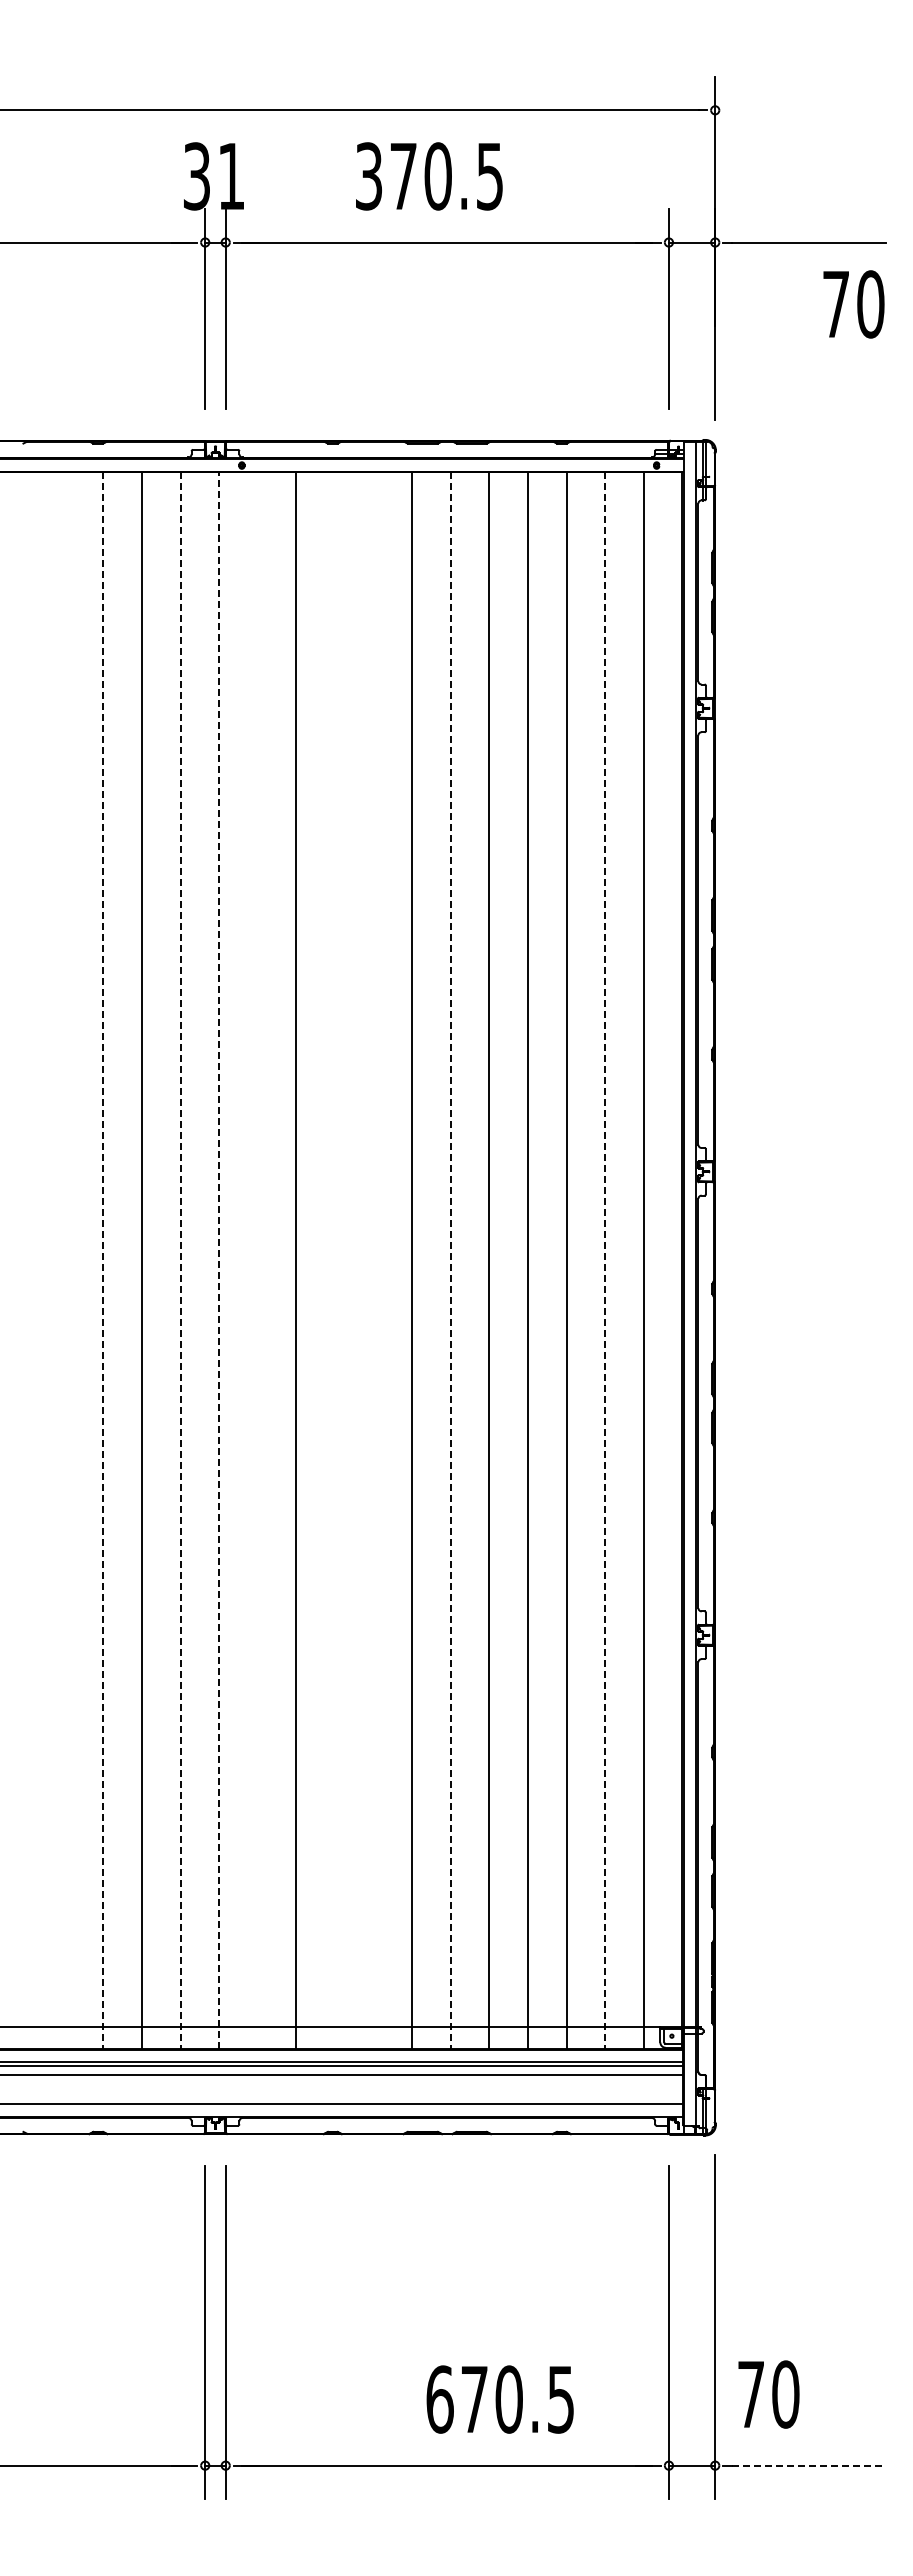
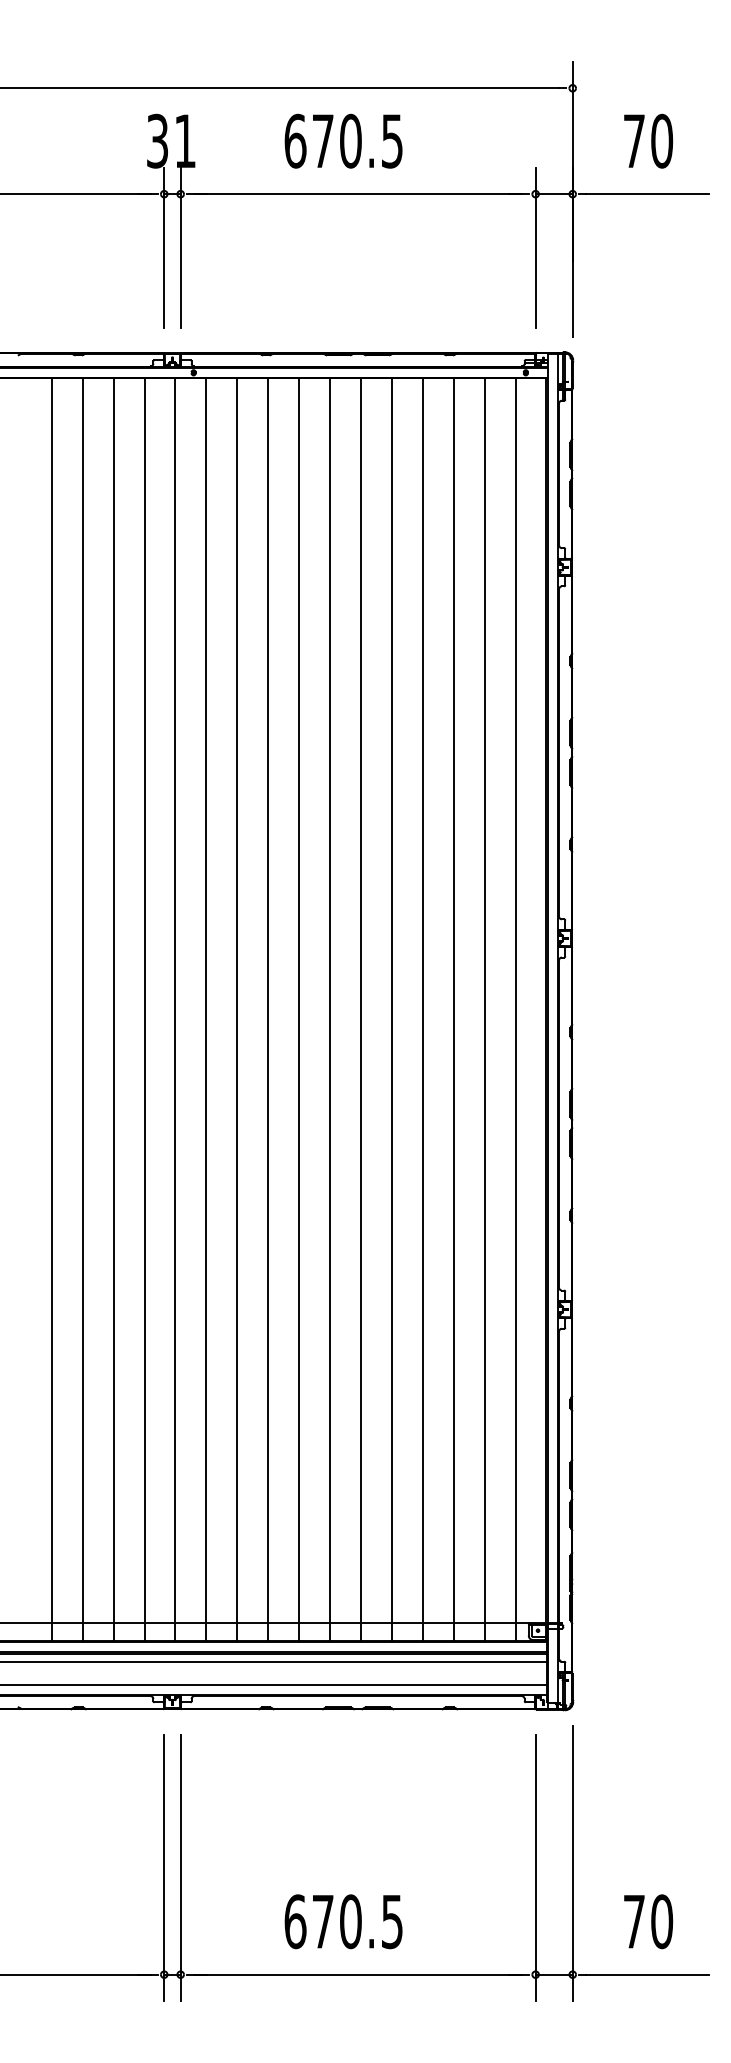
text: (368, 176) -> (295, 141), 370.5 -> 670.5
text: (853, 304) -> (648, 141), moved
line: (64, 1260) -> (51, 1009), added
line: (218, 1260) -> (174, 1009), dashed -> solid
line: (257, 1260) -> (206, 1009), added
line: (334, 1260) -> (267, 1009), added
line: (373, 1260) -> (299, 1009), added
line: (103, 1261) -> (82, 1010), dashed -> solid
line: (180, 1261) -> (144, 1010), dashed -> solid
line: (450, 1261) -> (360, 1010), dashed -> solid
line: (605, 1261) -> (484, 1010), dashed -> solid
text: (768, 2394) -> (648, 1921), moved
text: (499, 2399) -> (343, 1921), moved
line: (808, 2465) -> (647, 1974), dashed -> solid

